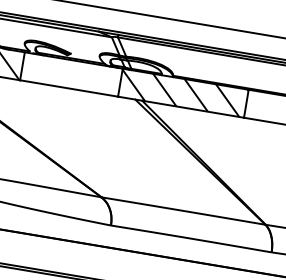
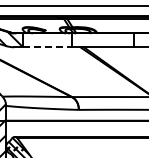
line: (70, 89) -> (48, 47), solid -> dashed
hatch: (182, 93) -> (102, 40), removed

